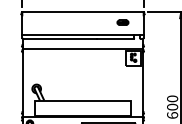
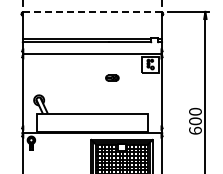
line: (83, 11) -> (92, 11), solid -> dashed
part: (123, 22) -> (112, 77), moved

